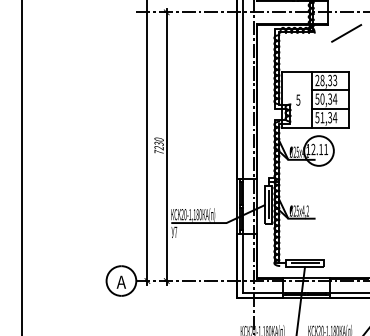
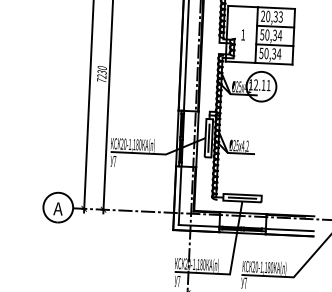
text: (322, 80) -> (268, 16), 28,33 -> 20,33
text: (298, 99) -> (243, 34), 5 -> 1
text: (322, 117) -> (266, 53), 51,34 -> 50,34

